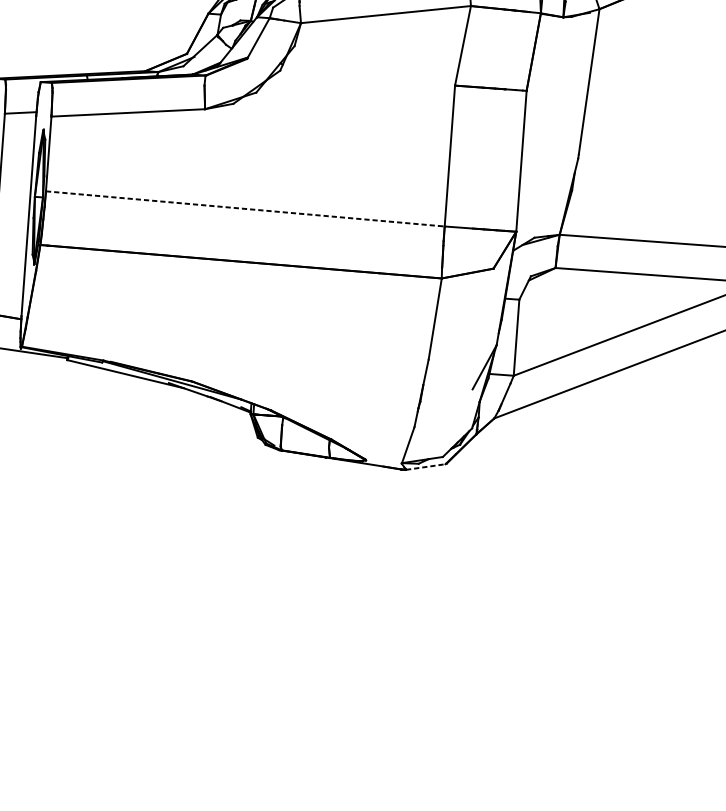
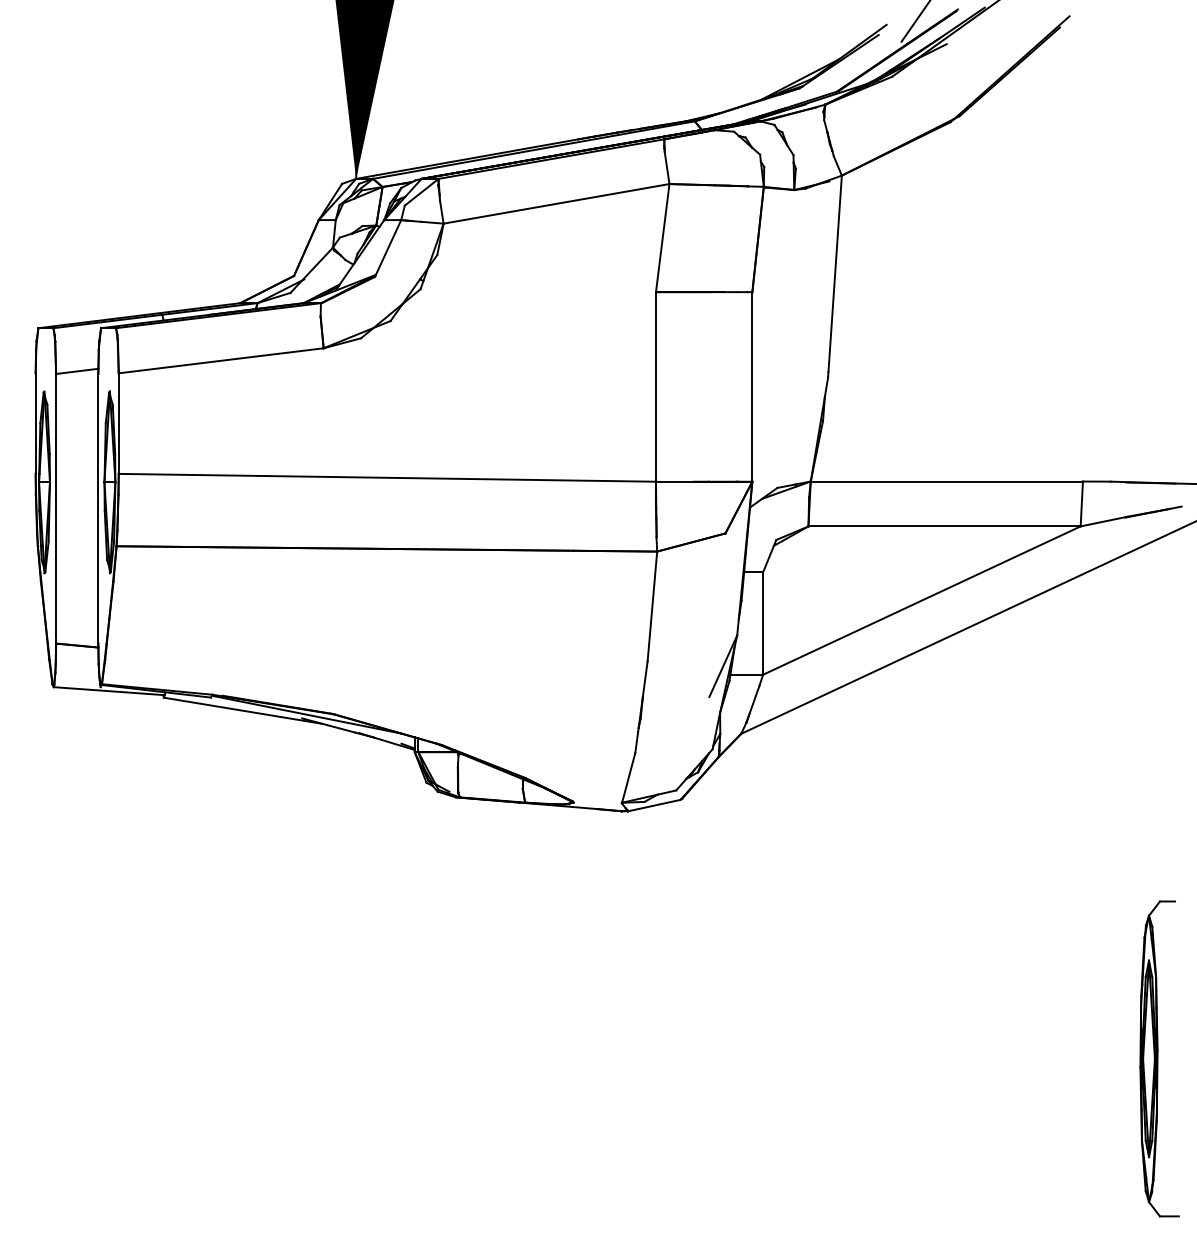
line: (245, 208) -> (387, 477), dashed -> solid
line: (425, 466) -> (654, 805), dashed -> solid

